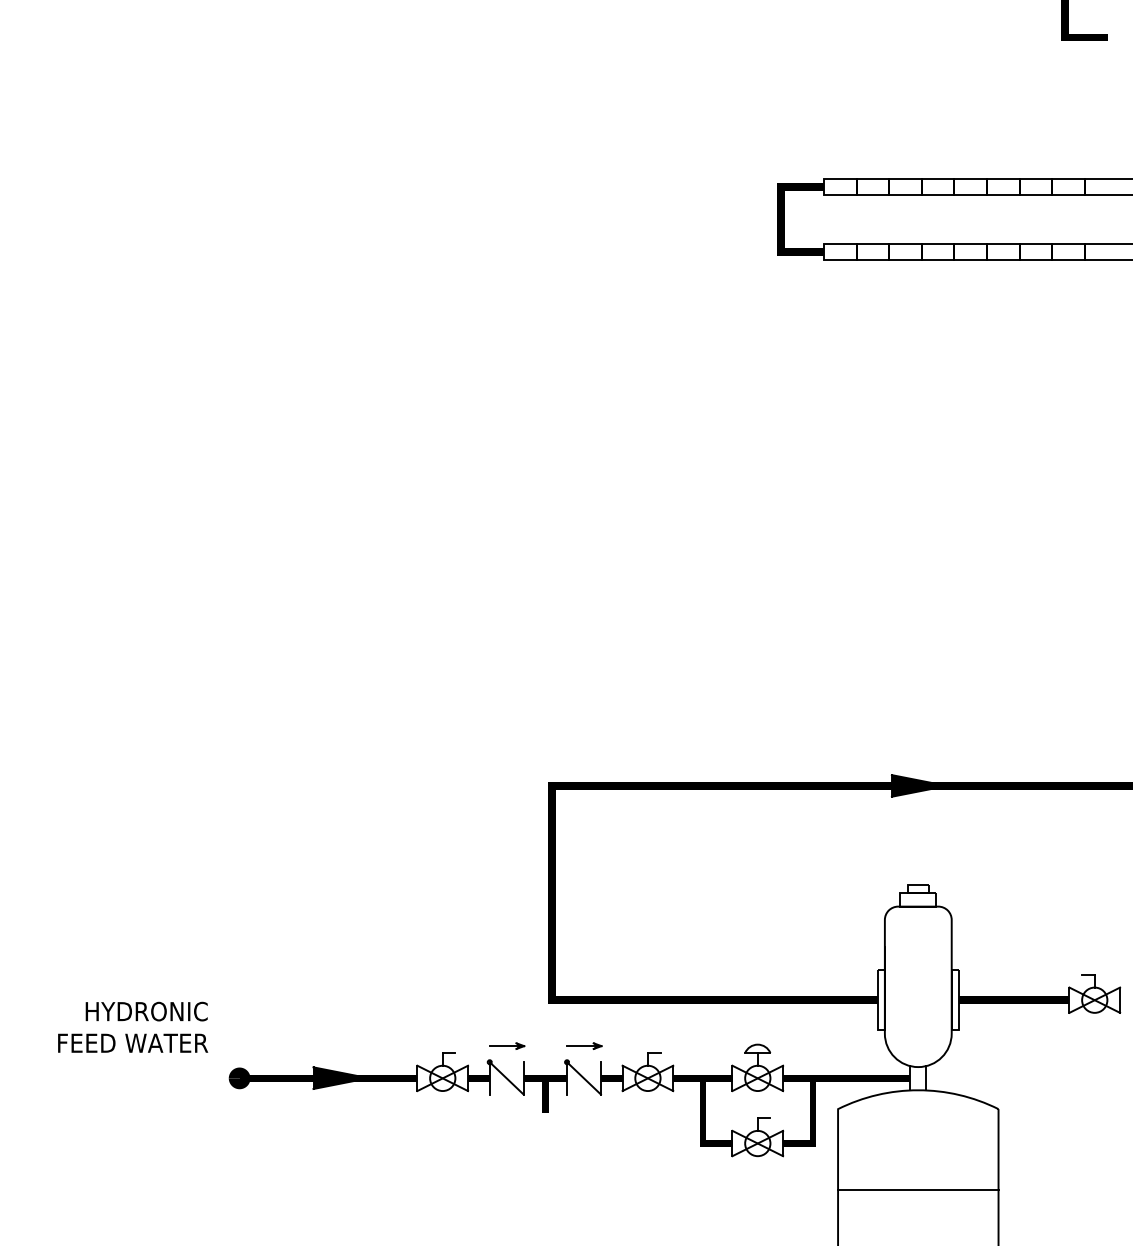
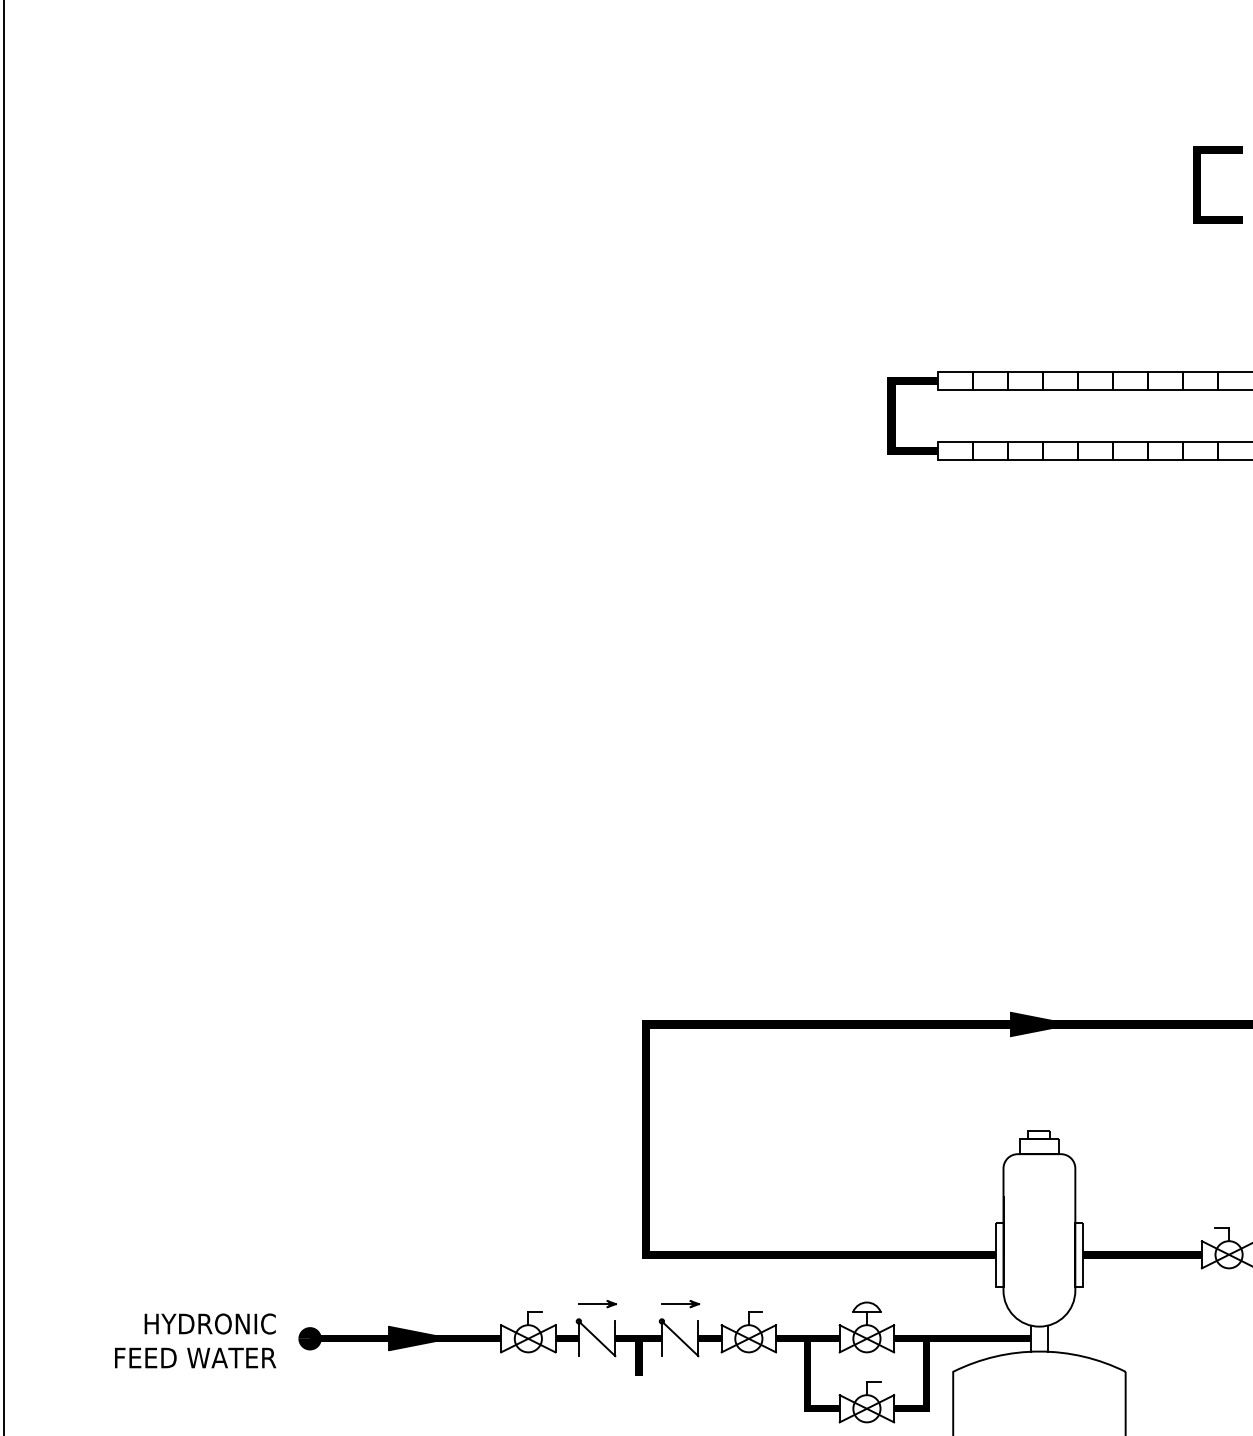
text: (133, 1026) -> (195, 1340), moved

